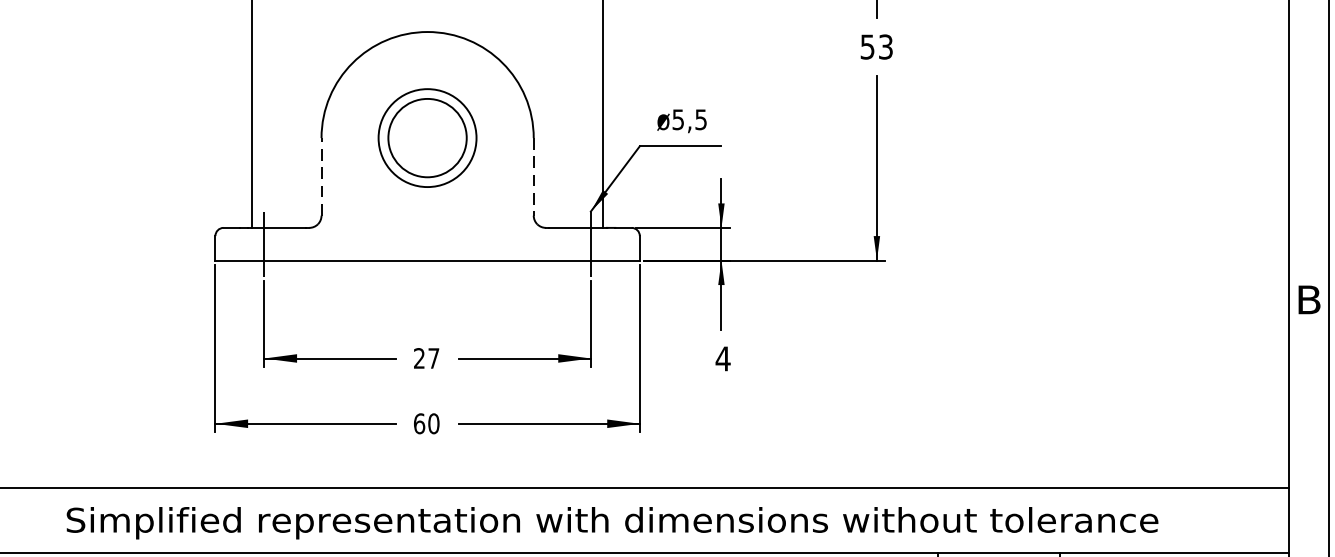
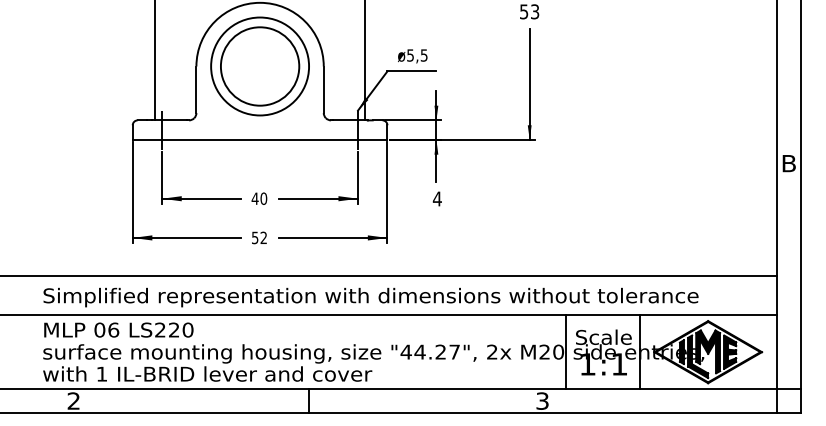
part: (426, 138) -> (259, 66), size x1.67
line: (321, 176) -> (196, 89), dashed -> solid
line: (533, 178) -> (323, 90), dashed -> solid
text: (426, 358) -> (259, 198), 27 -> 40
text: (426, 423) -> (259, 237), 60 -> 52

